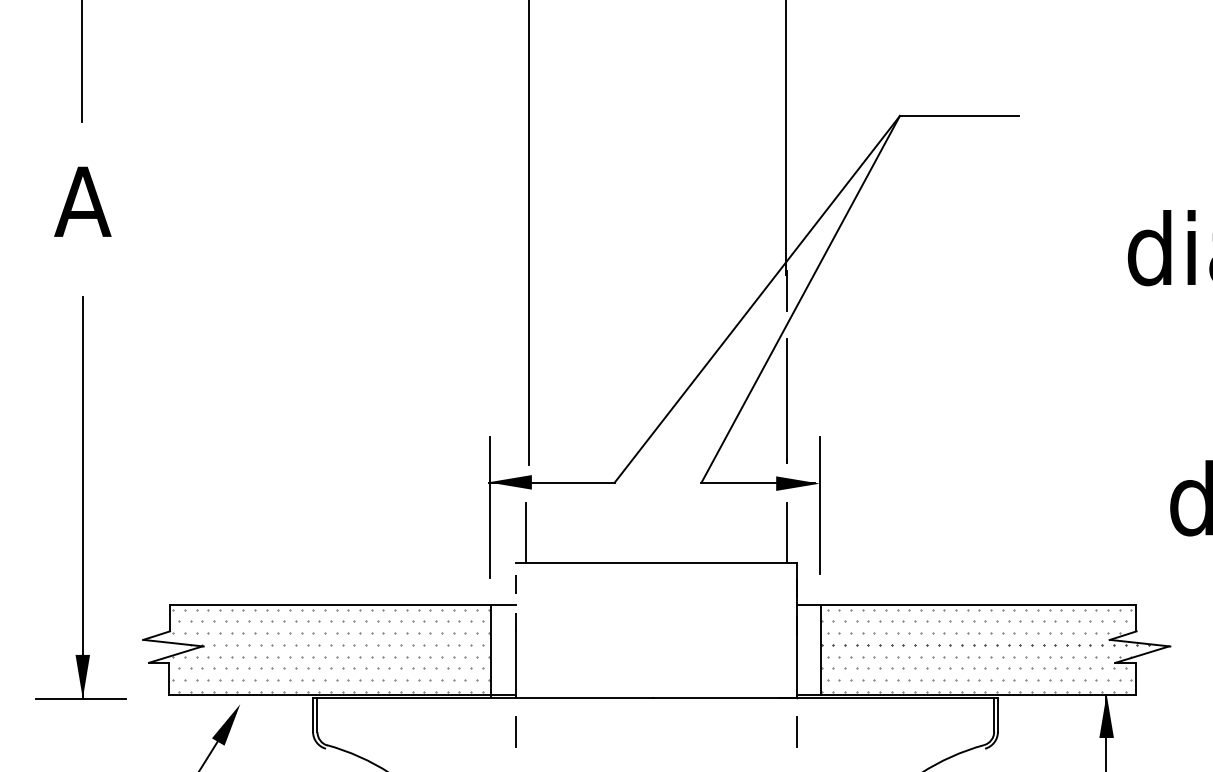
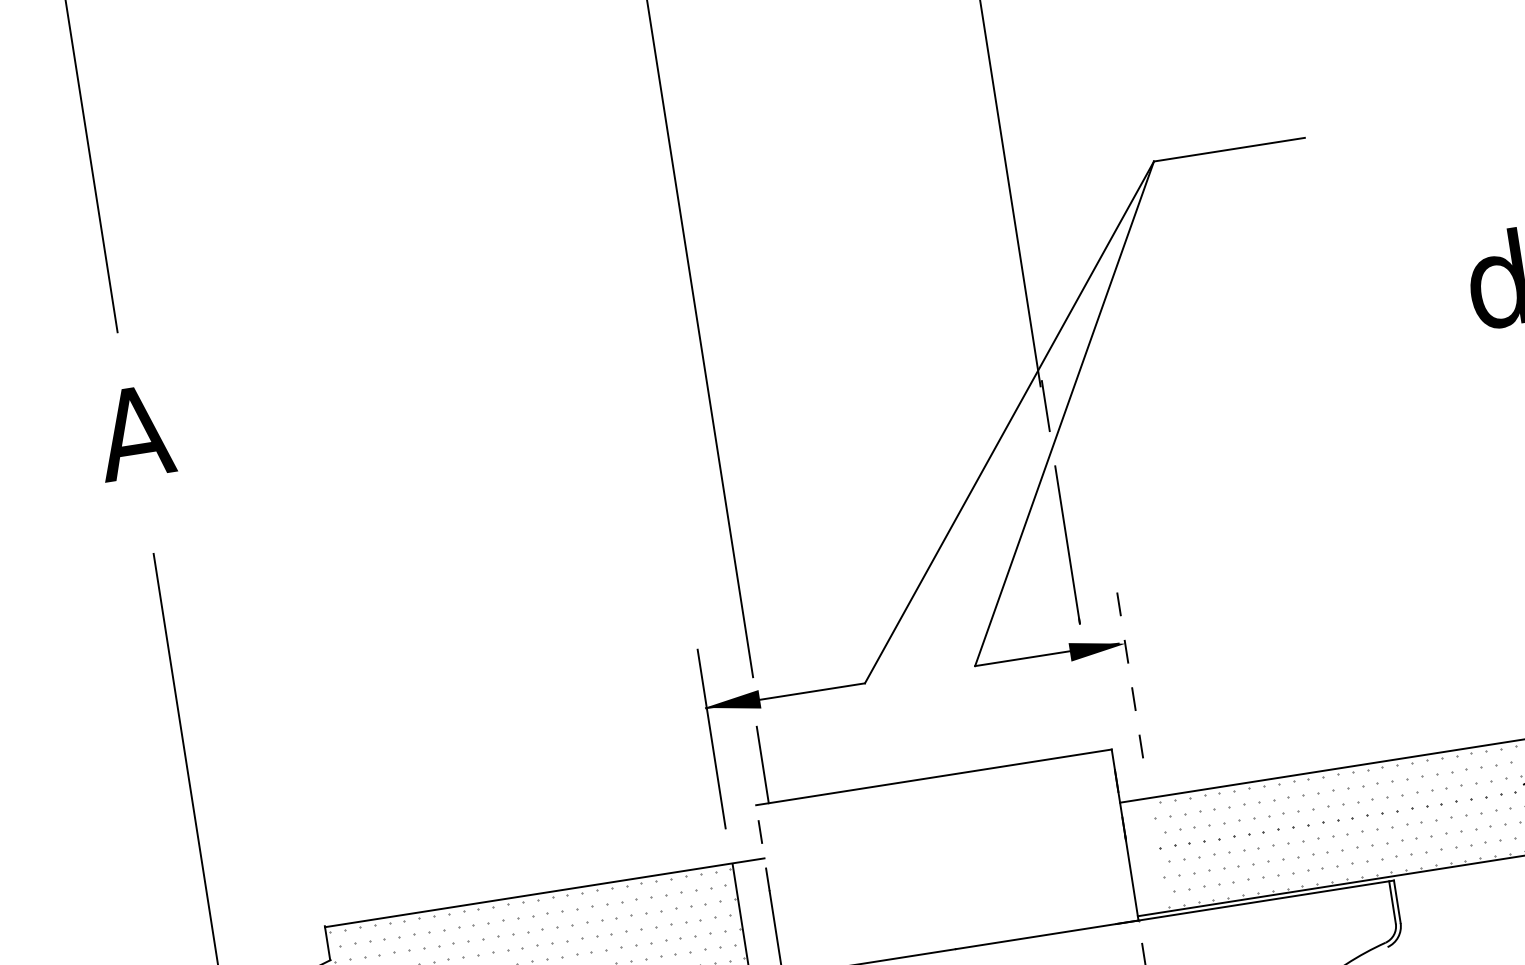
line: (819, 505) -> (1129, 671), solid -> dashed
line: (787, 533) -> (1094, 713), removed
line: (820, 650) -> (1159, 855), removed

